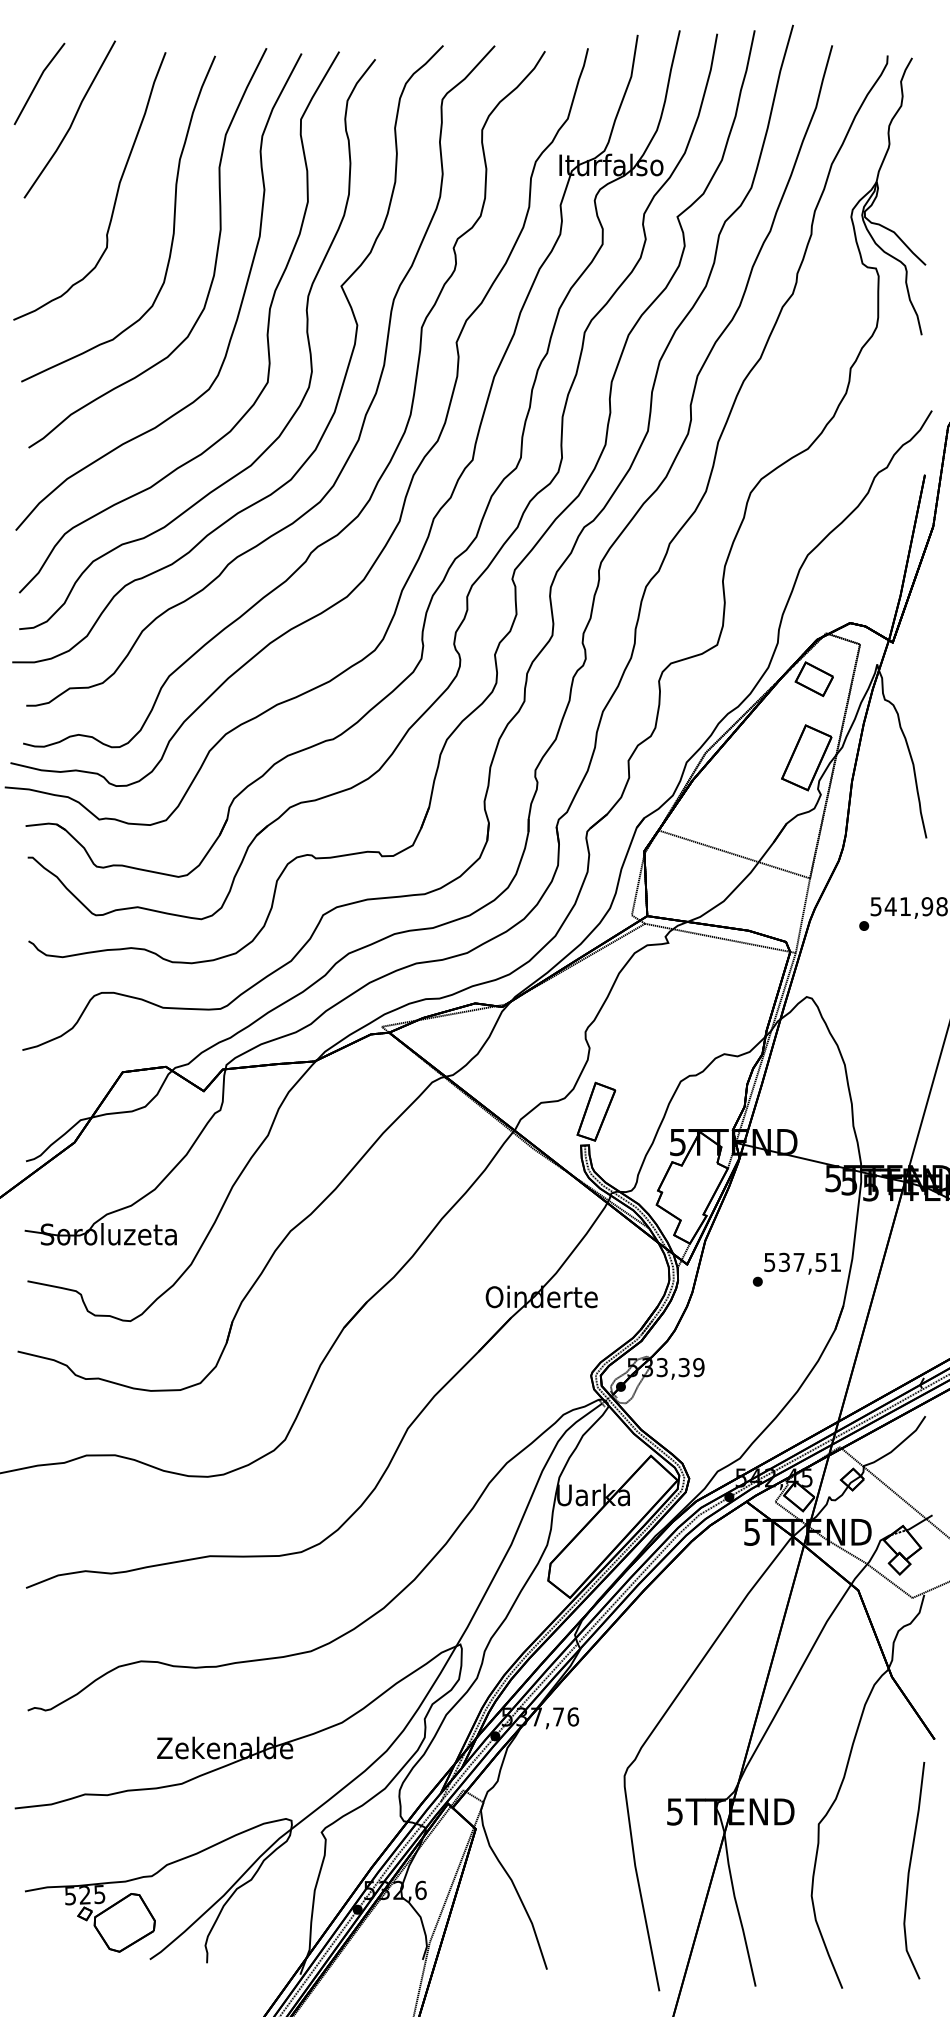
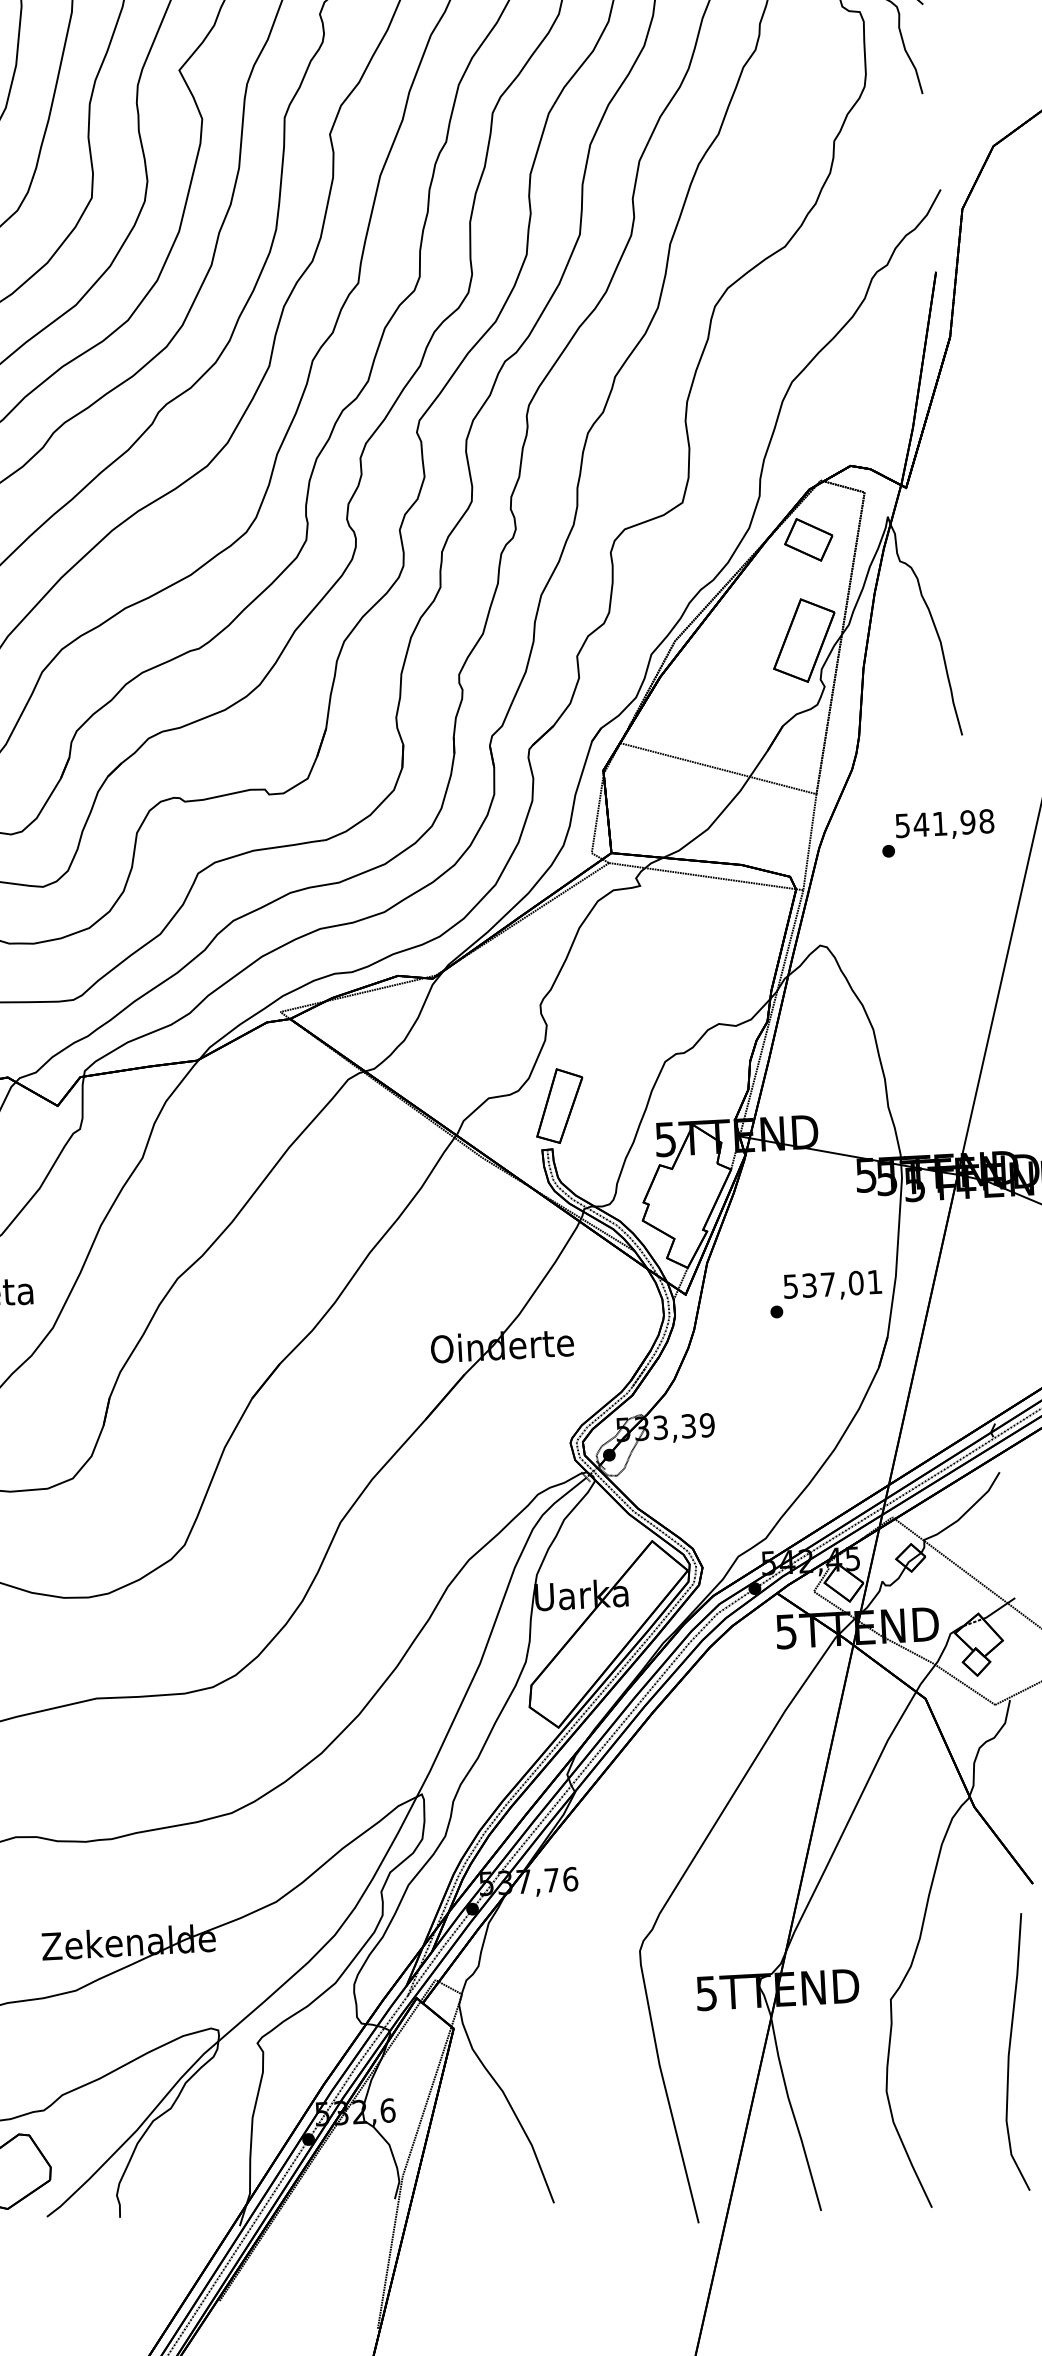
text: (820, 1262) -> (855, 1283), 537,51 -> 537,01

